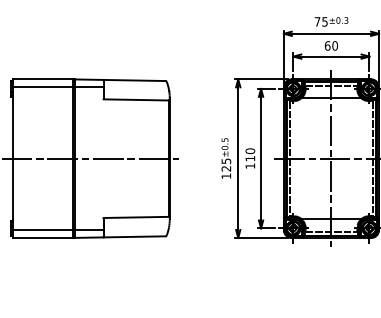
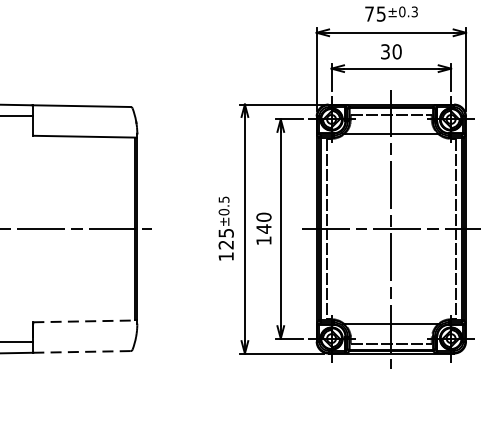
text: (327, 45) -> (385, 51), 60 -> 30
text: (250, 158) -> (264, 228), 110 -> 140
line: (136, 217) -> (84, 321), solid -> dashed
line: (134, 236) -> (81, 351), solid -> dashed

